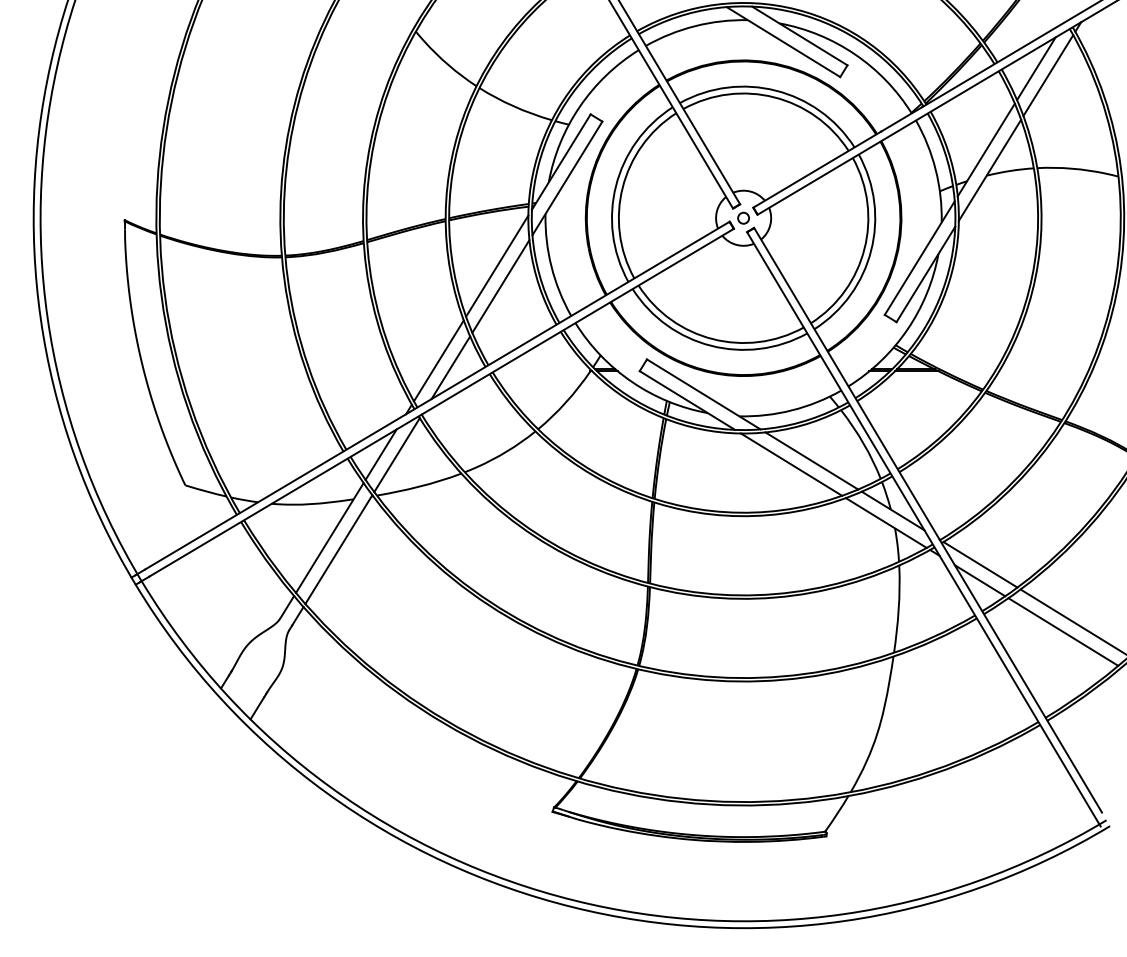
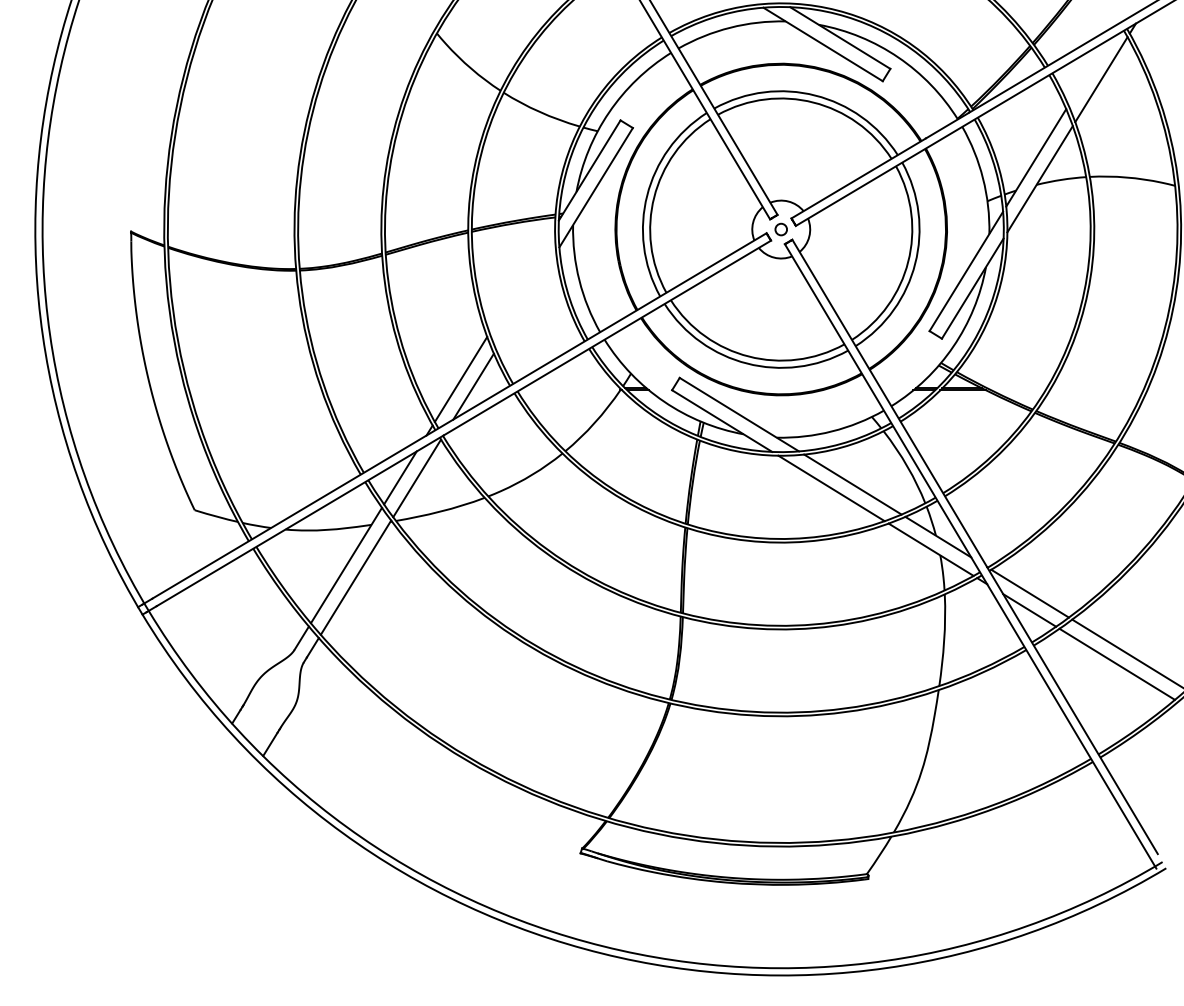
line: (1036, 68) -> (1088, 72), removed
line: (497, 265) -> (522, 279), removed
line: (500, 286) -> (525, 301), removed

